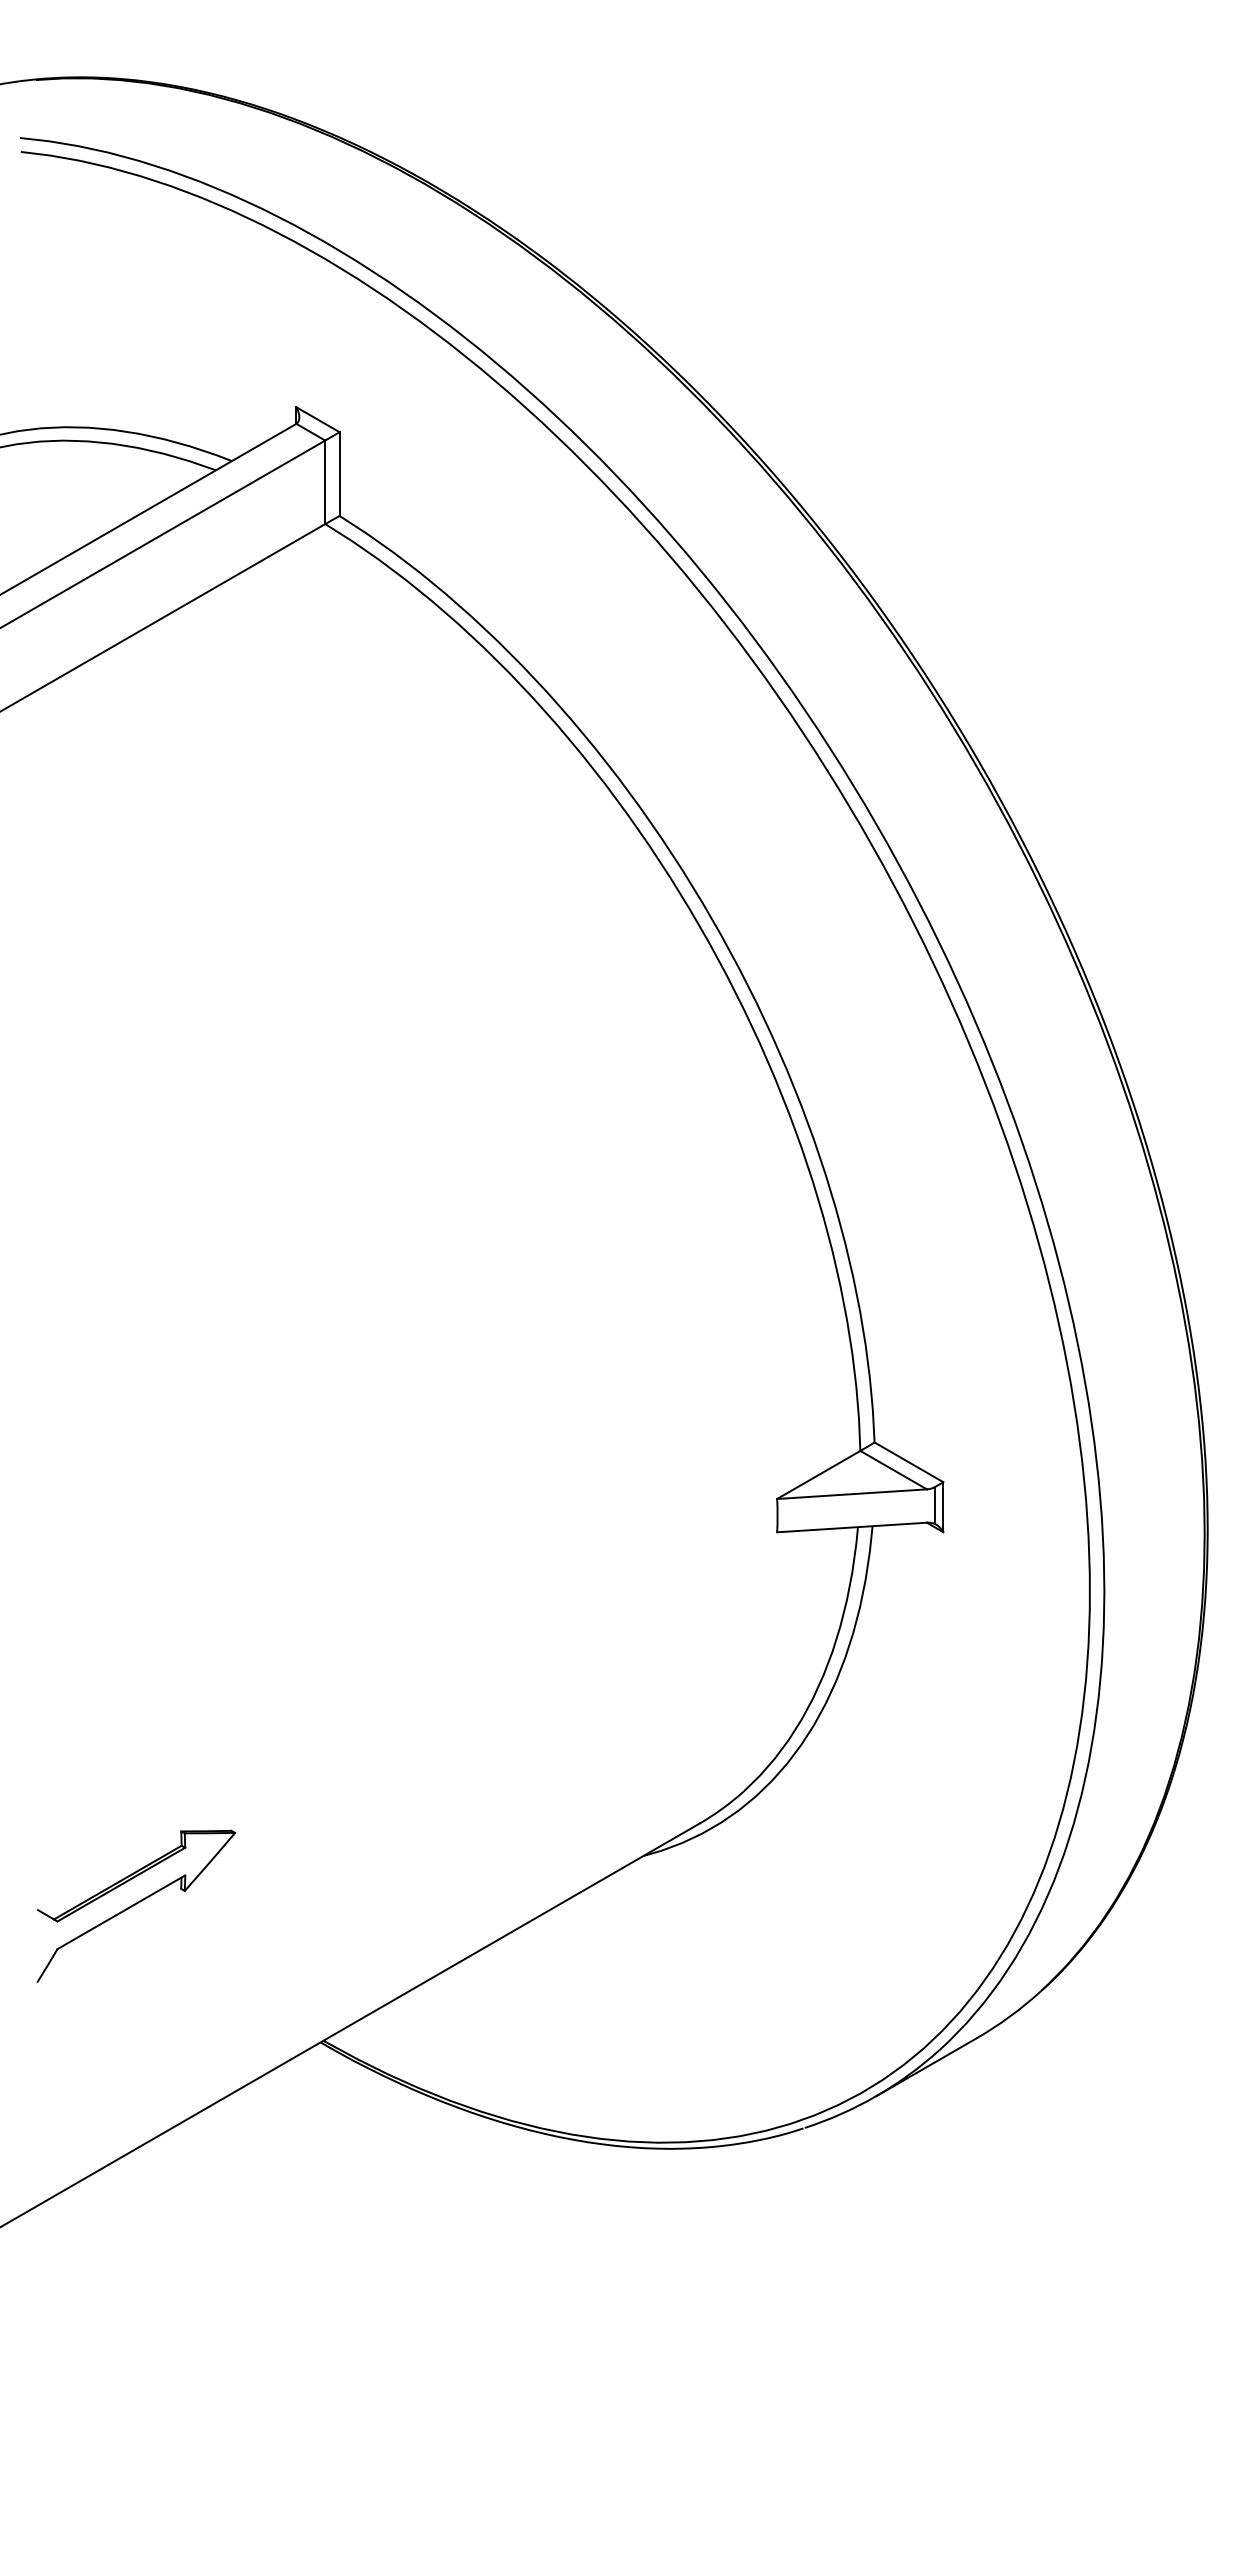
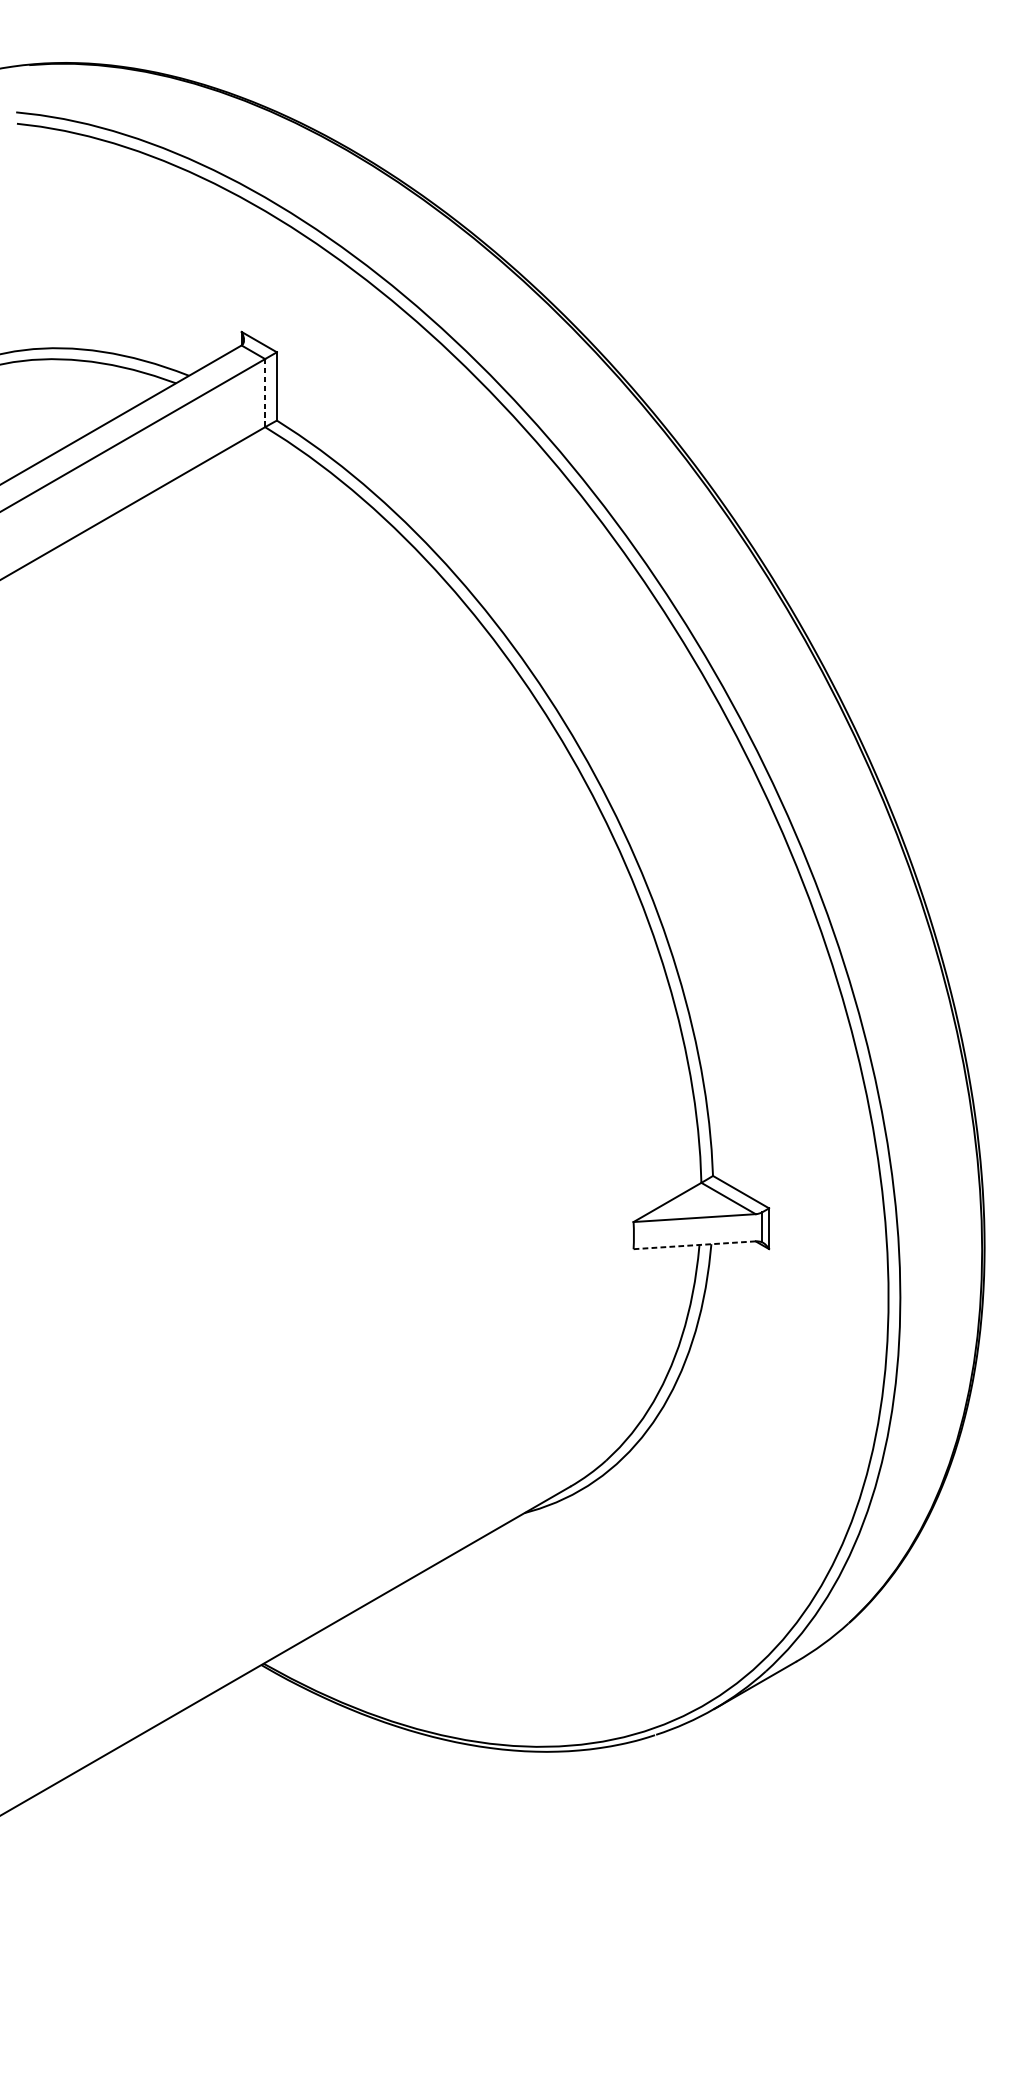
line: (325, 482) -> (265, 393), solid -> dashed
line: (851, 1527) -> (694, 1245), solid -> dashed
part: (136, 1905) -> (111, 1553), removed

